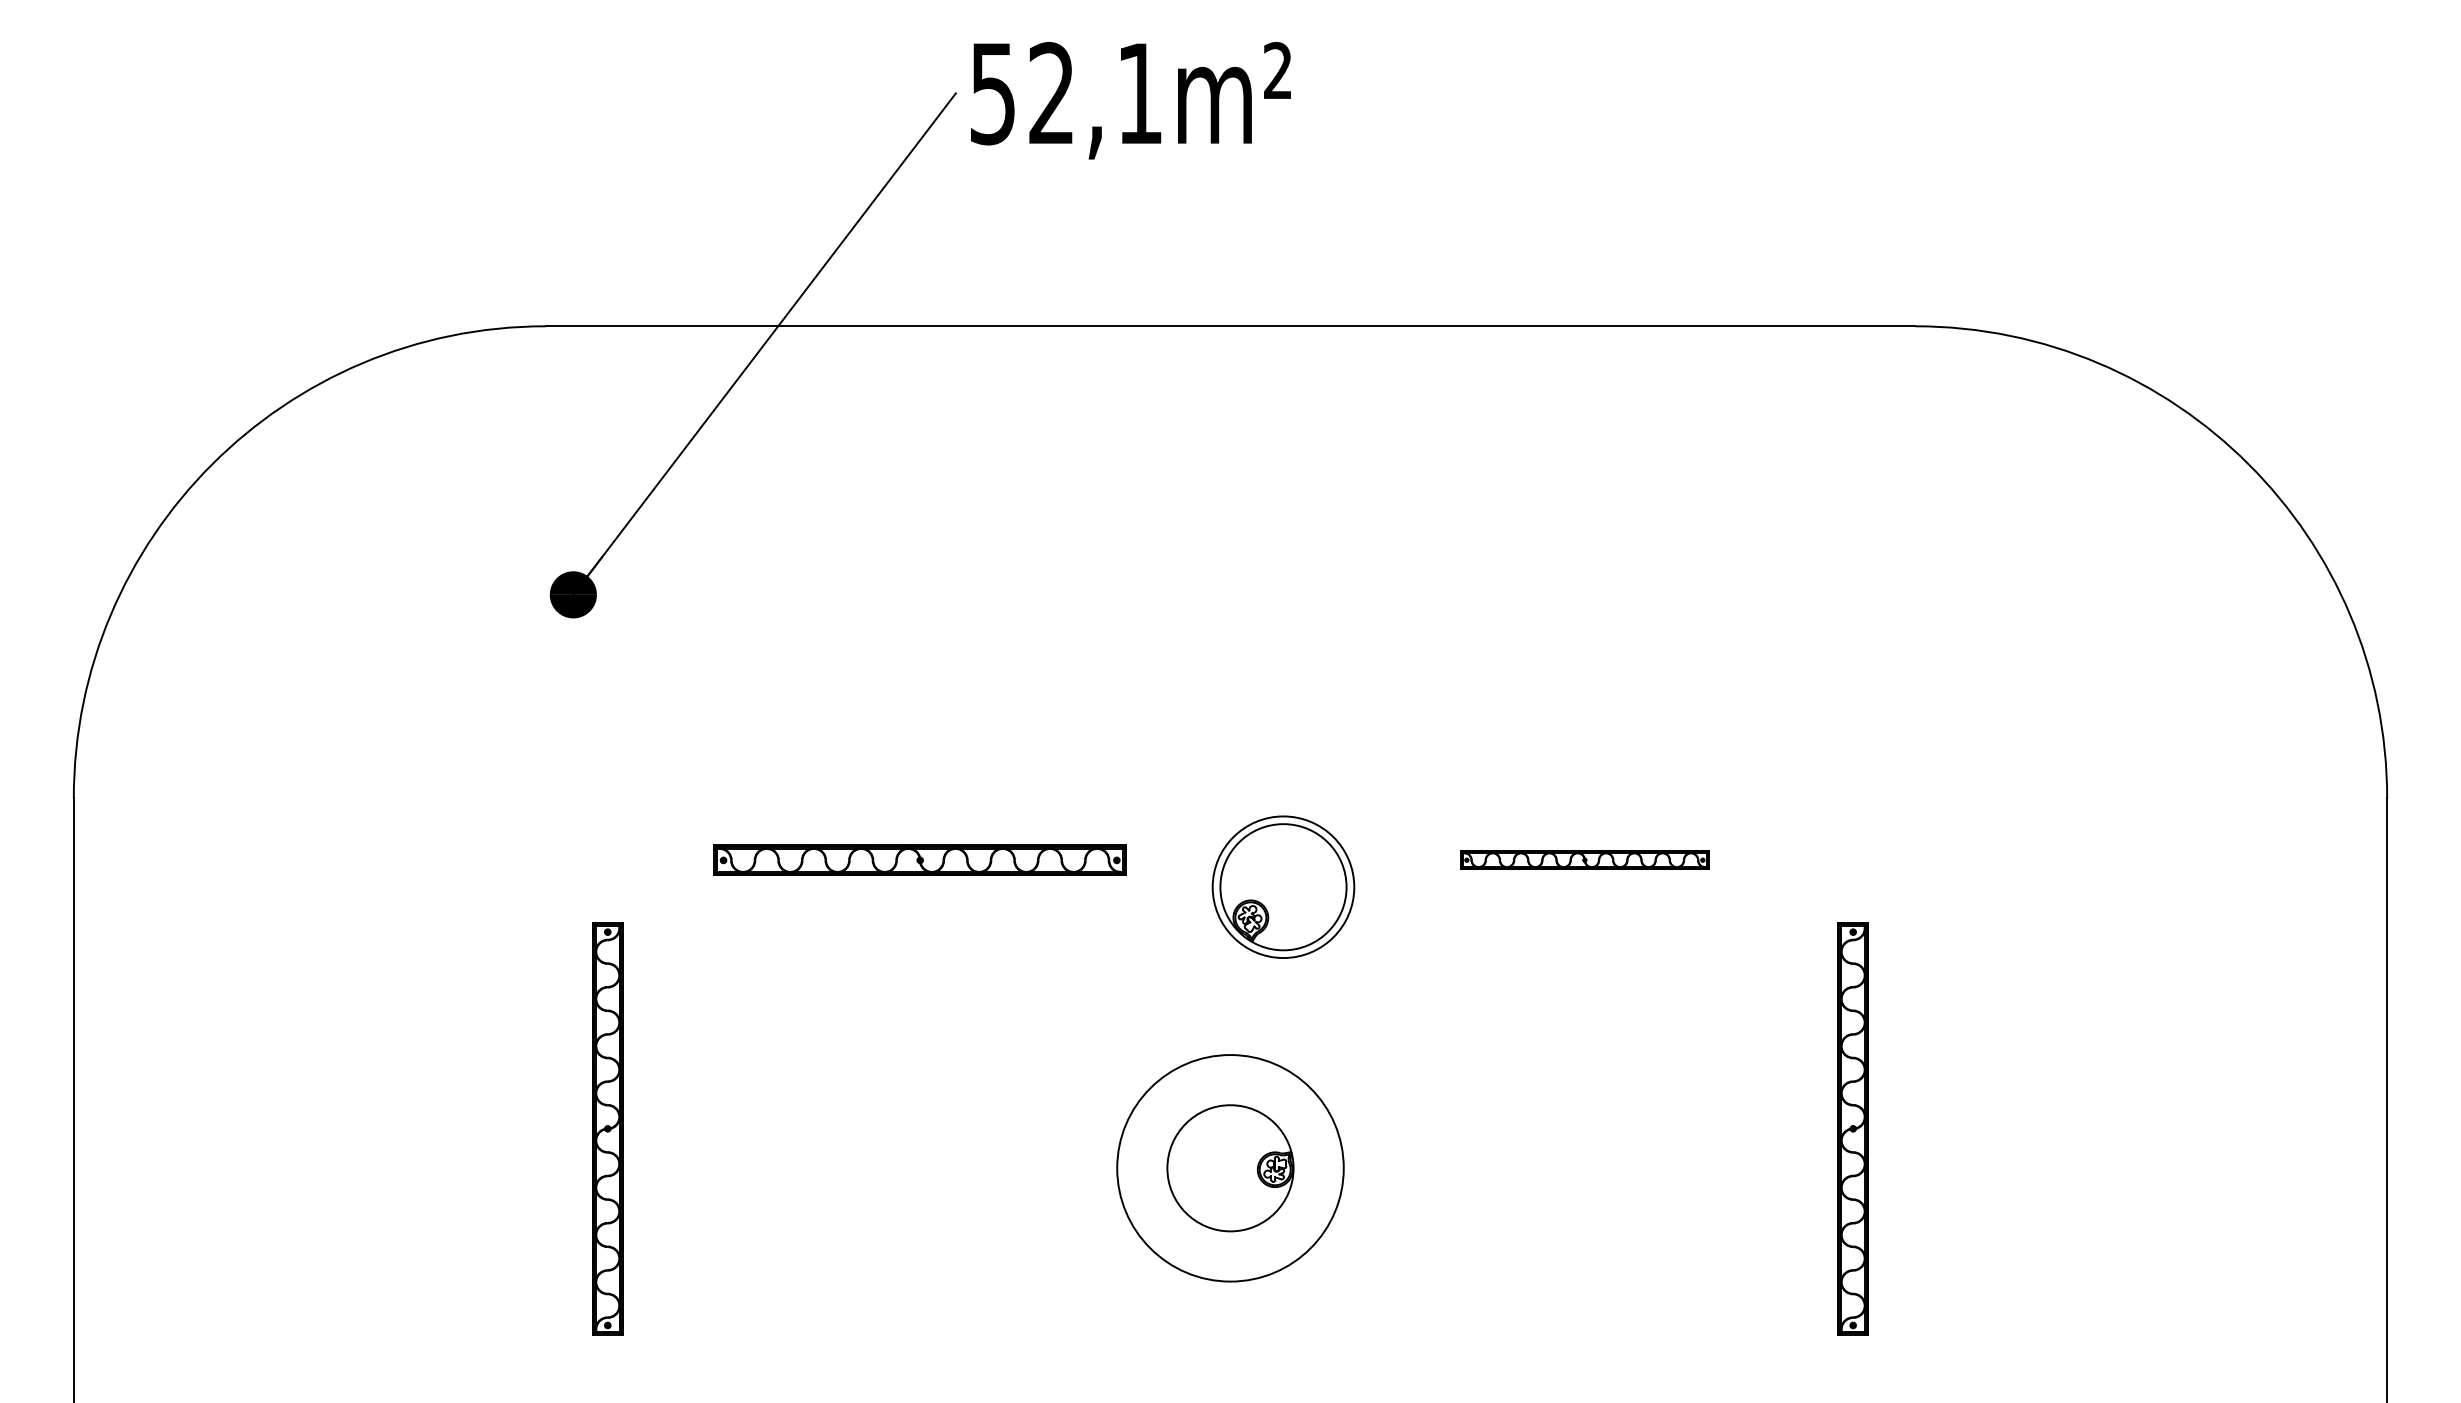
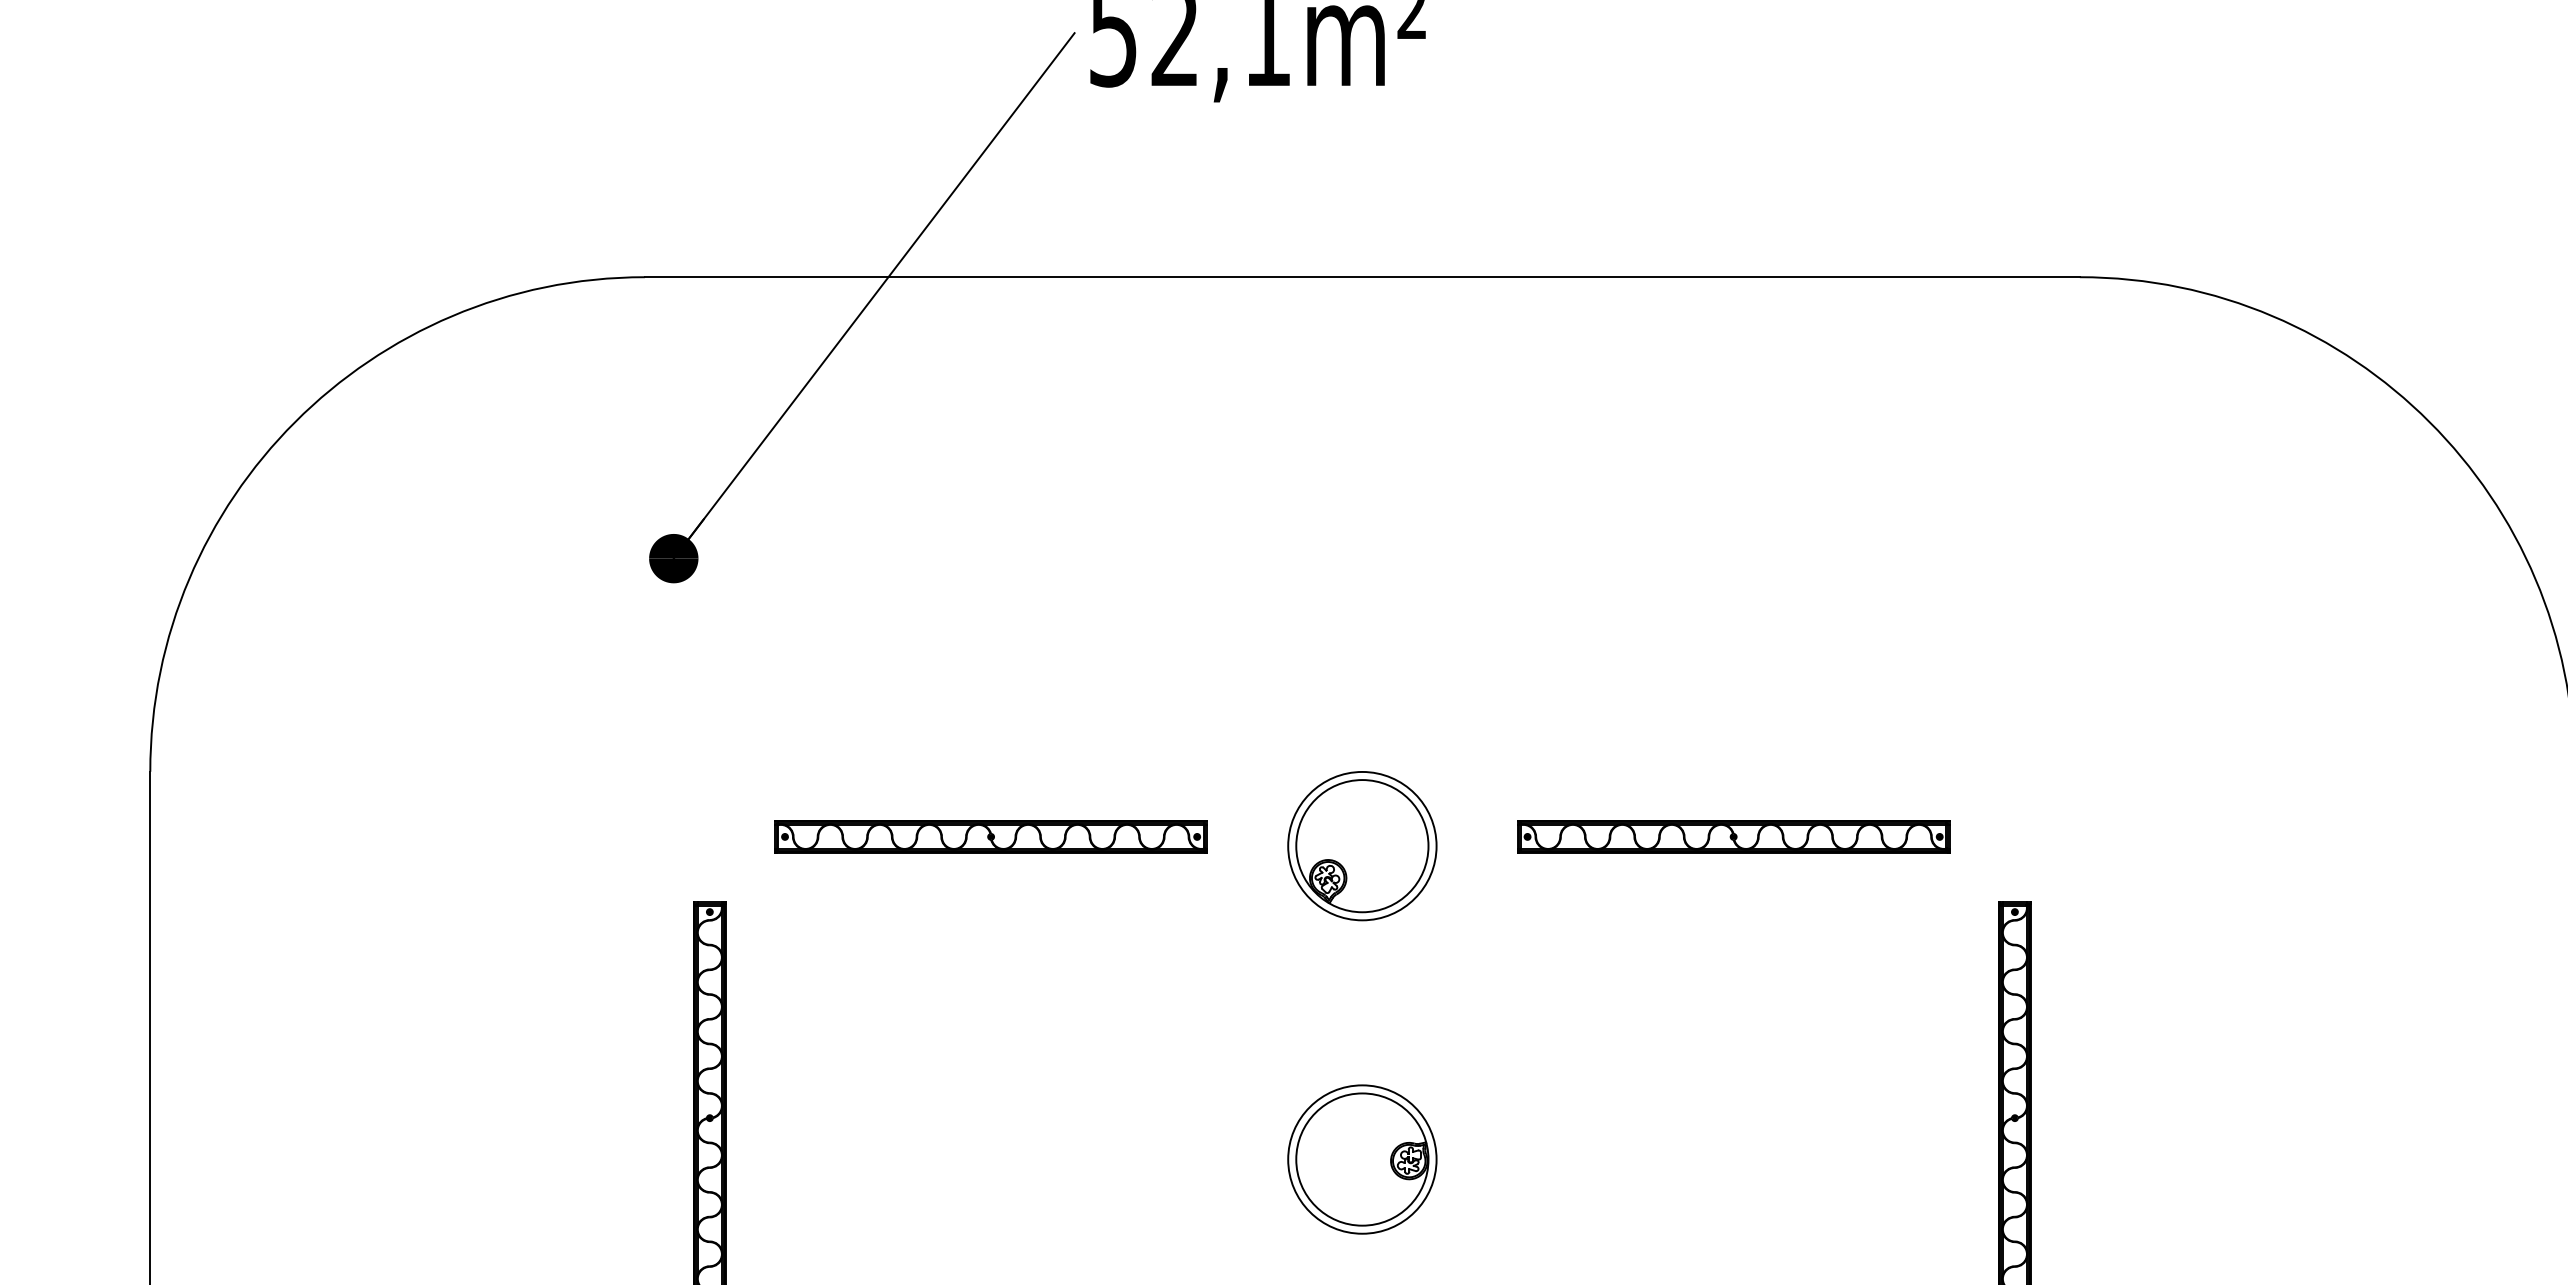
part: (919, 859) -> (990, 835), moved
part: (1584, 859) -> (1733, 835), size x1.67
part: (1283, 886) -> (1362, 845), moved
circle: (1230, 1168) -> (1362, 1159), size x0.62

